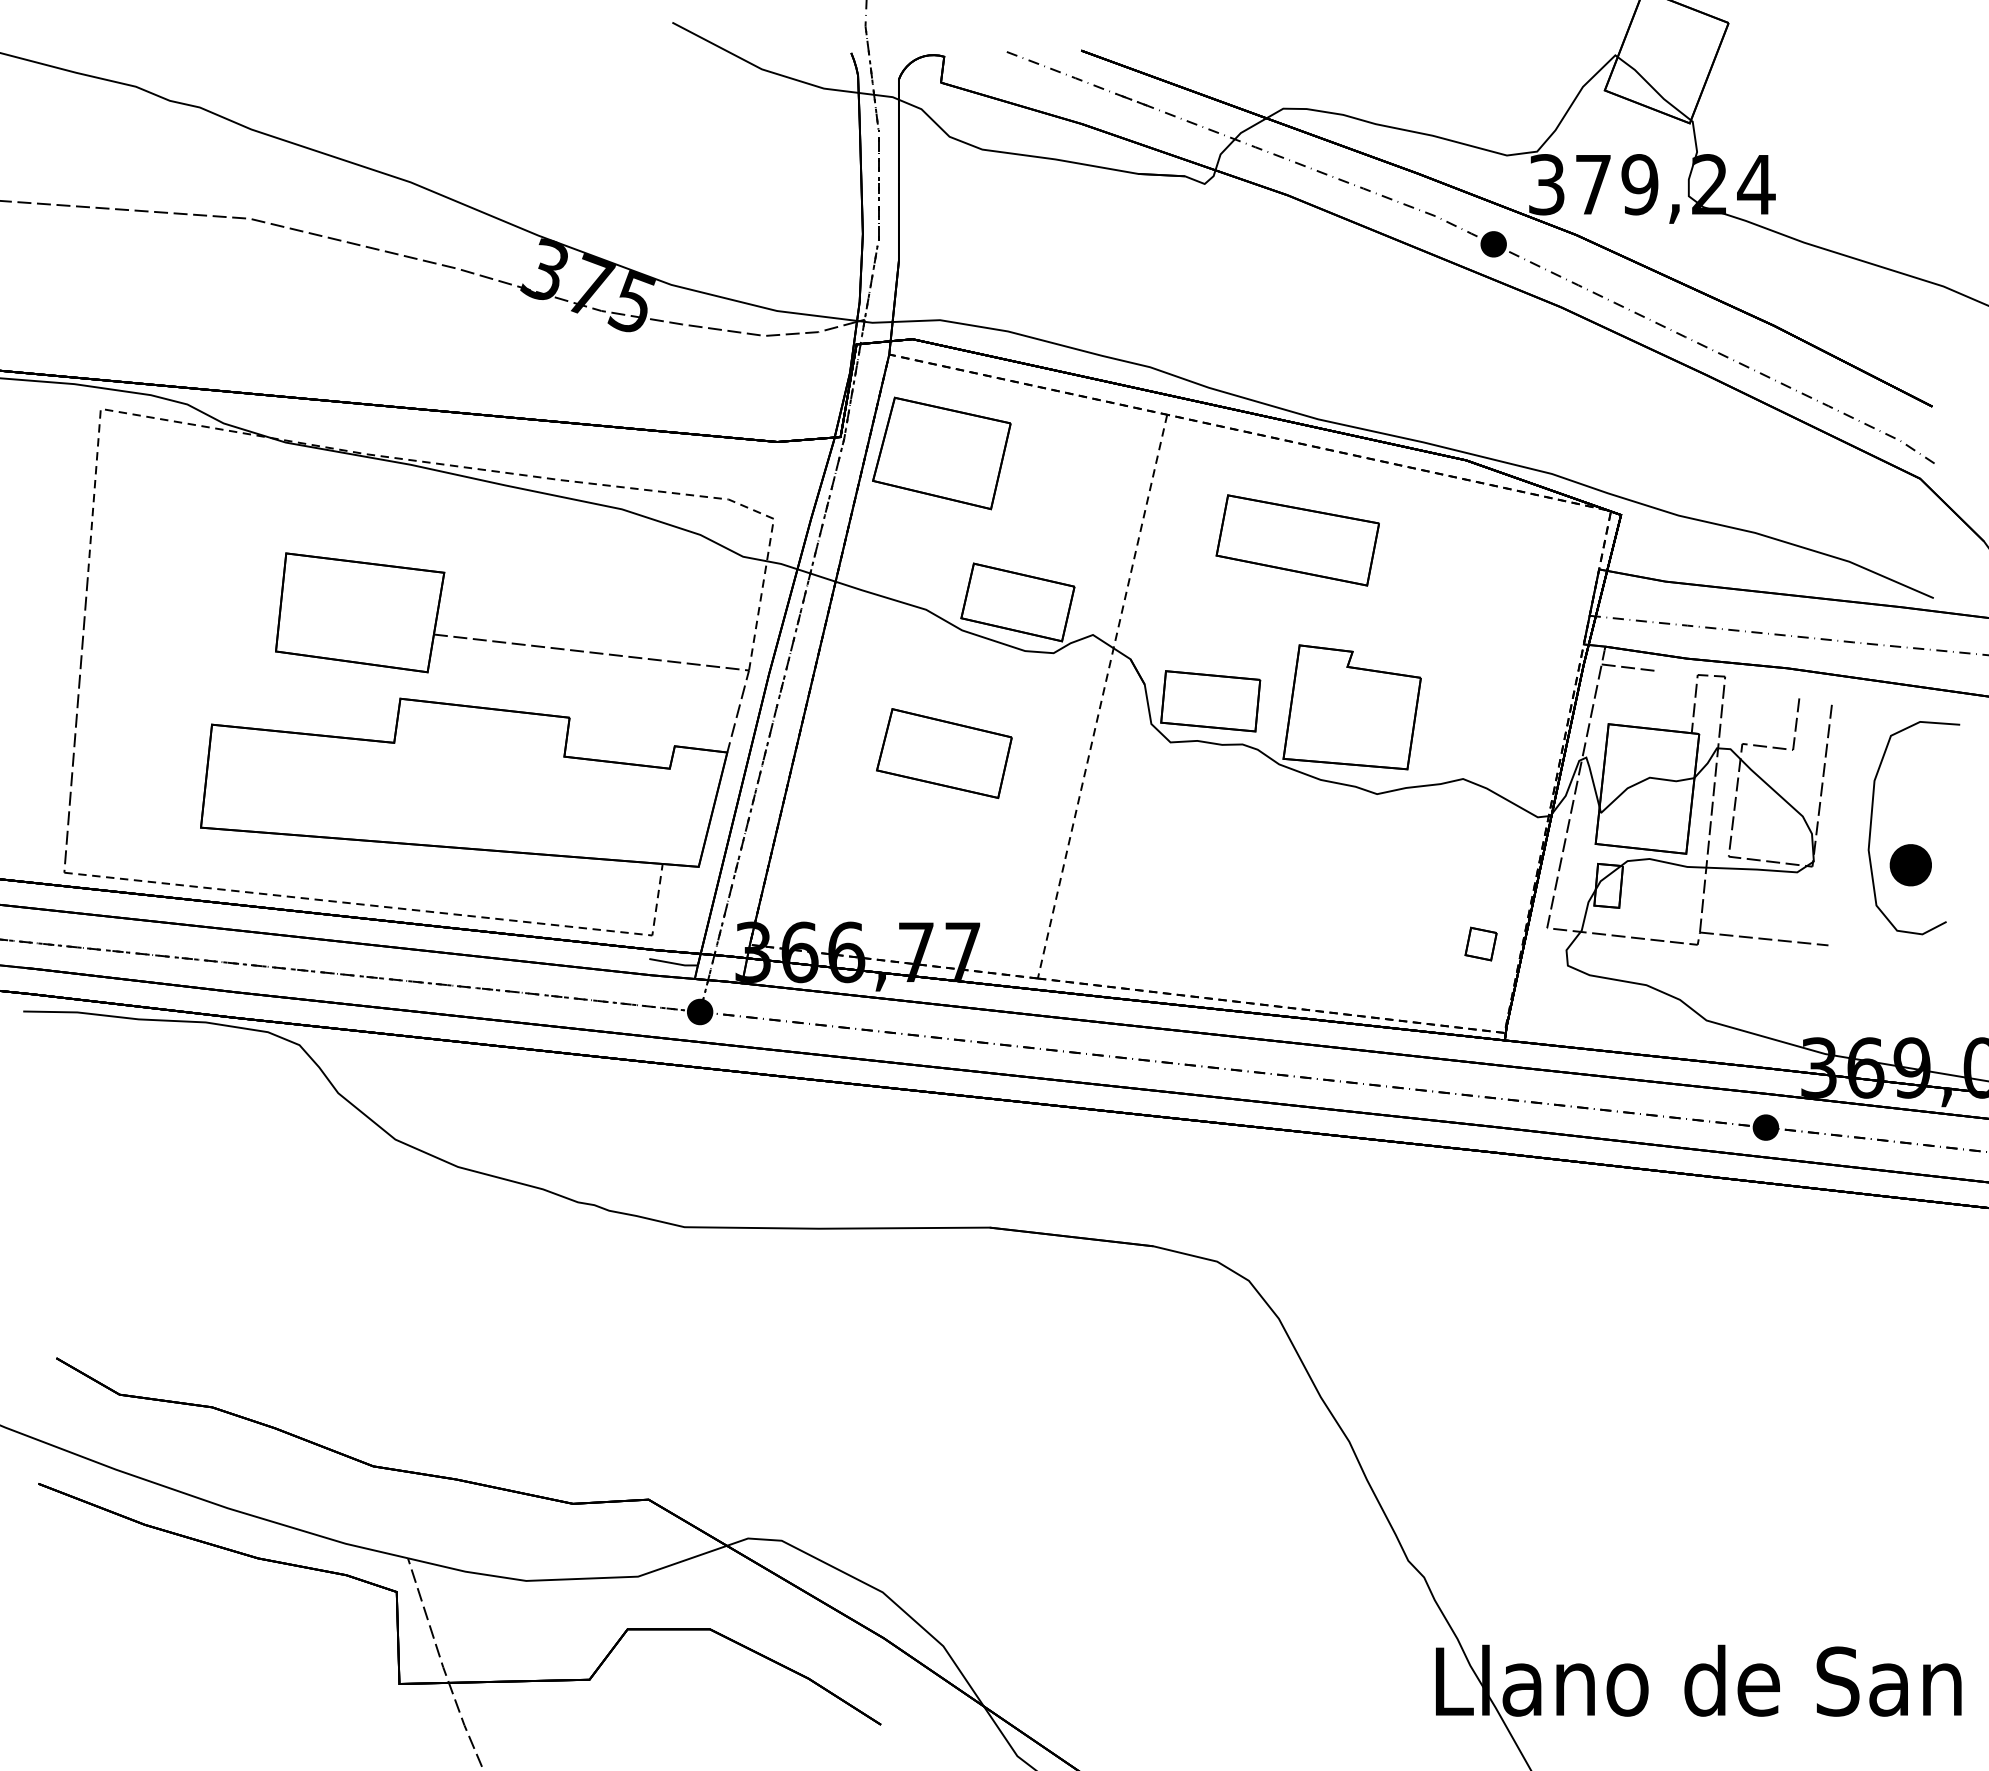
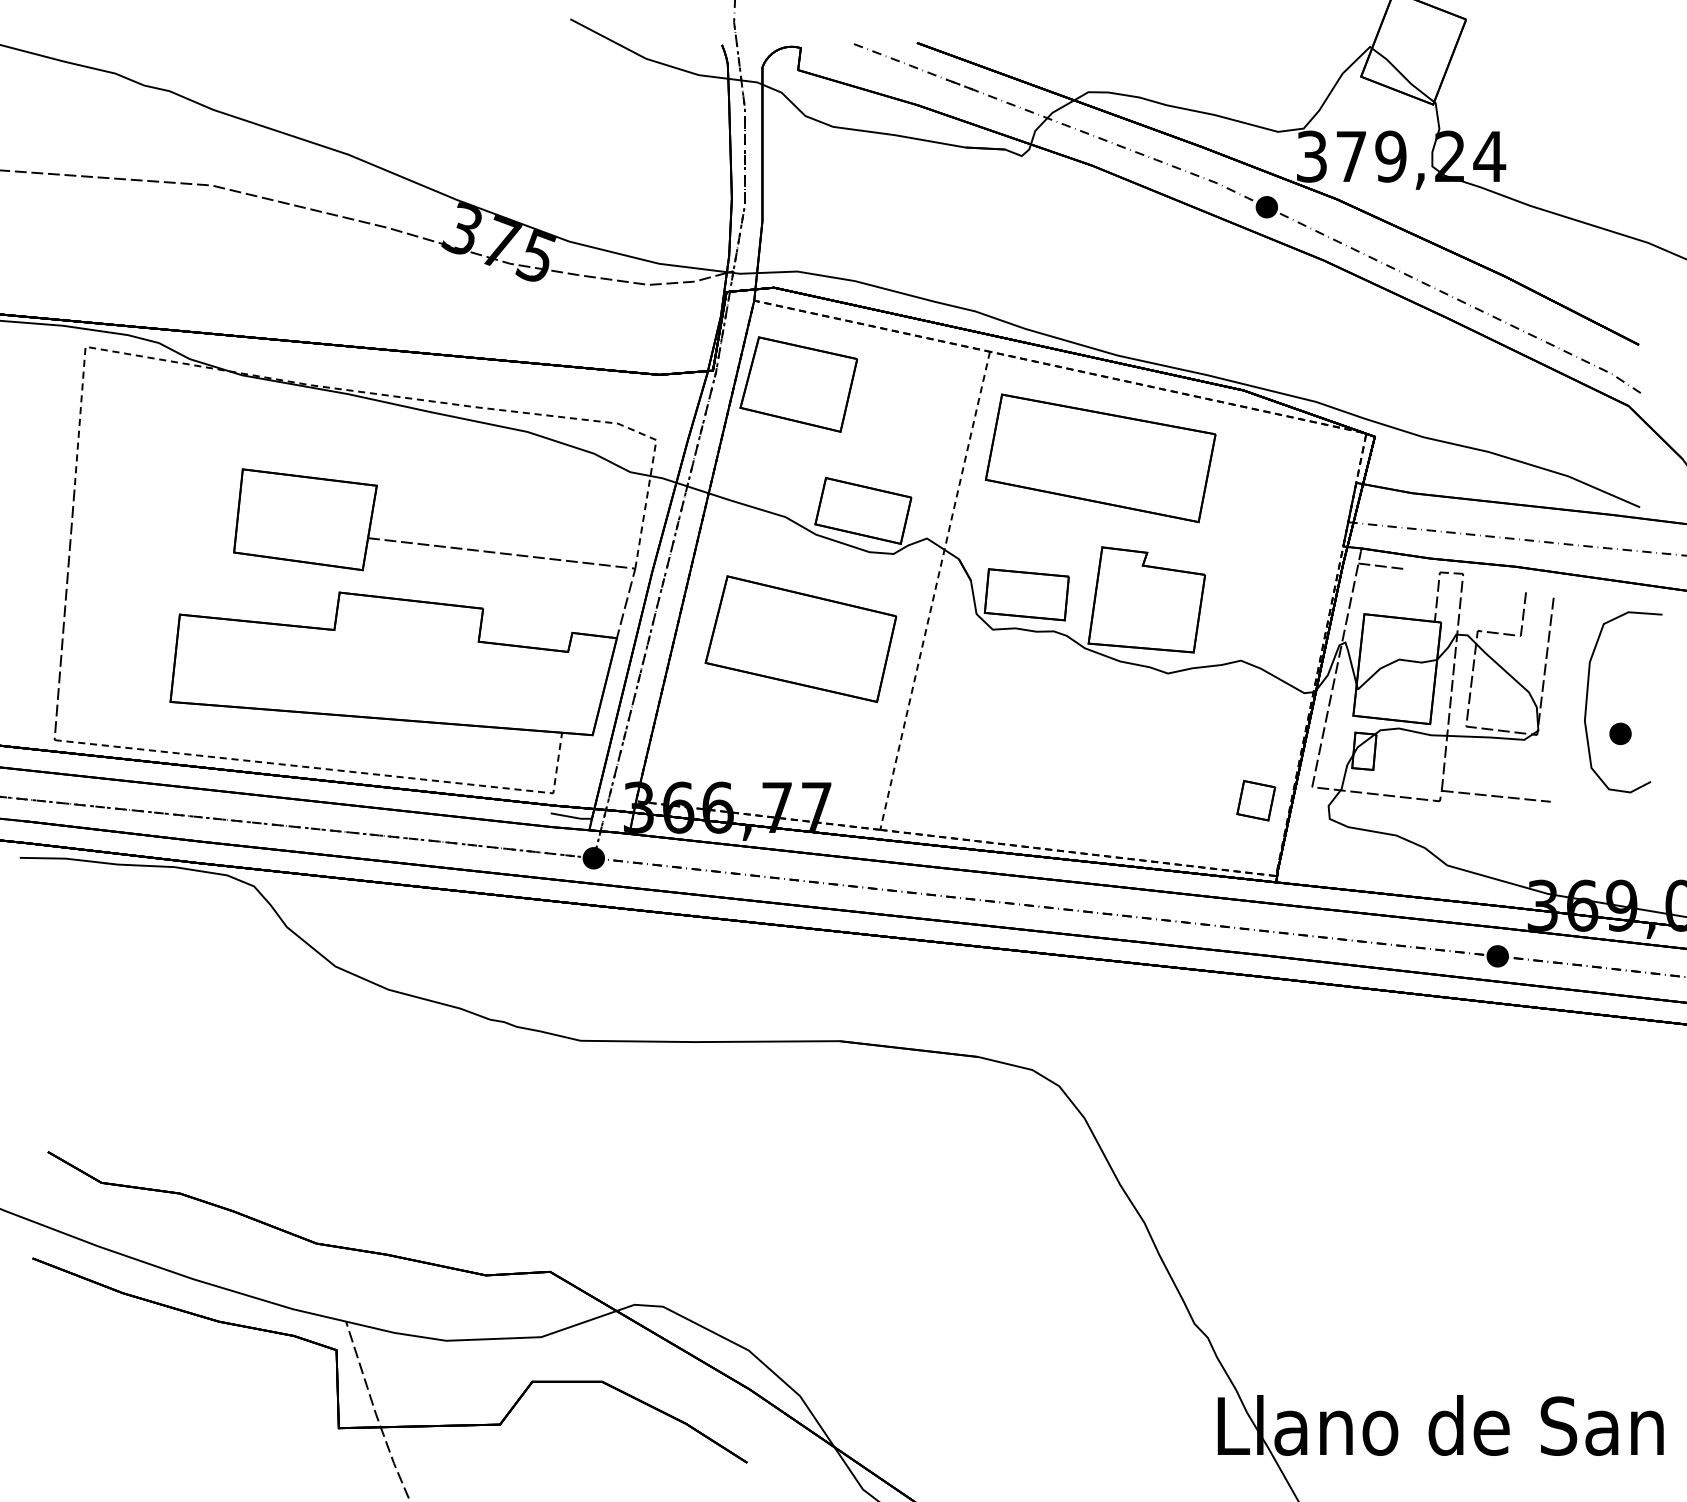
part: (1297, 540) -> (1100, 458), size x1.67
part: (944, 753) -> (801, 639), size x1.67
part: (1910, 865) -> (1620, 734), size x0.62
part: (1480, 943) -> (1255, 800), size x1.43

